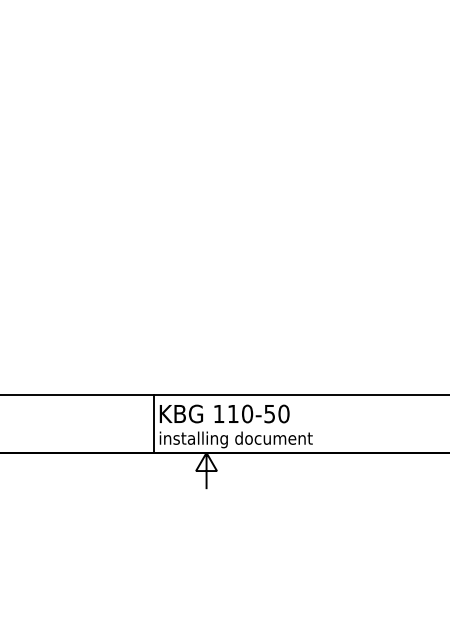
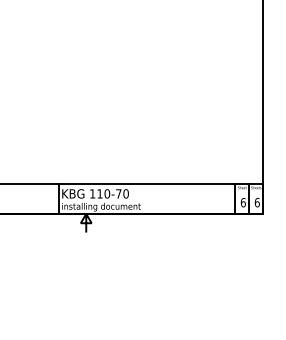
text: (269, 413) -> (118, 193), 110-50 -> 110-70

